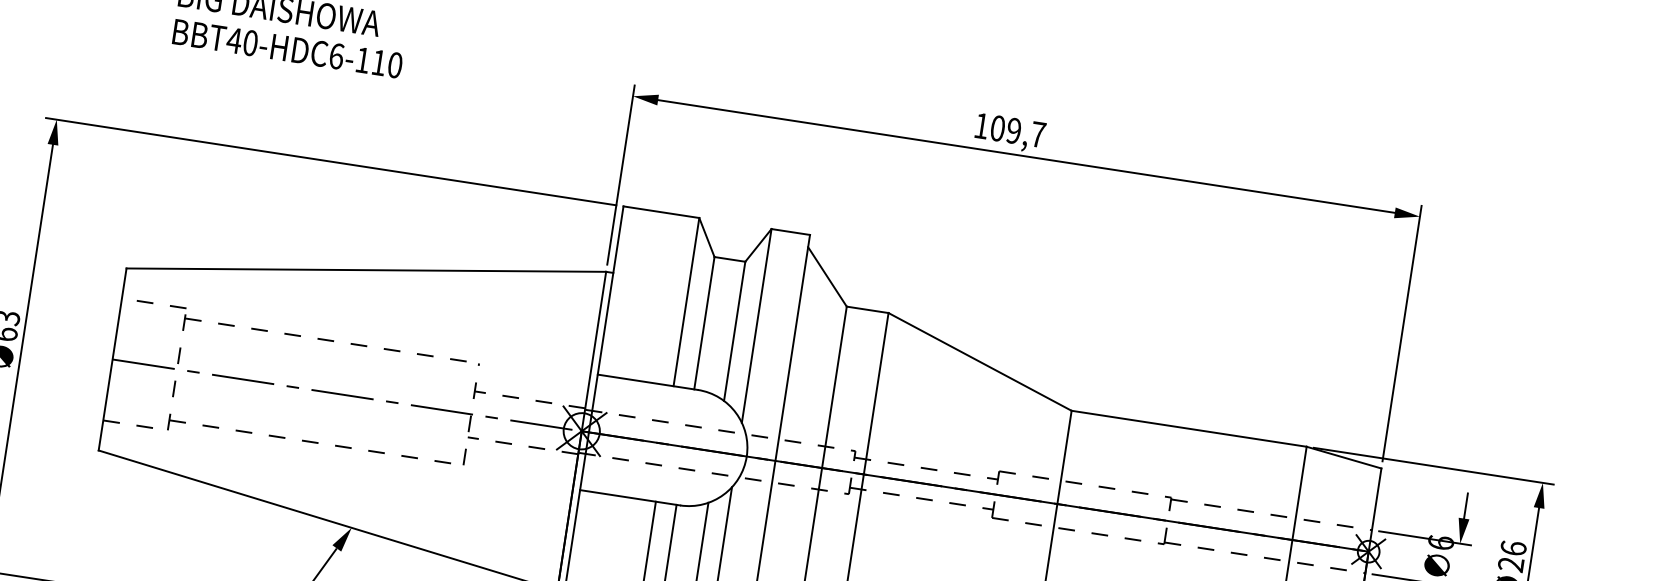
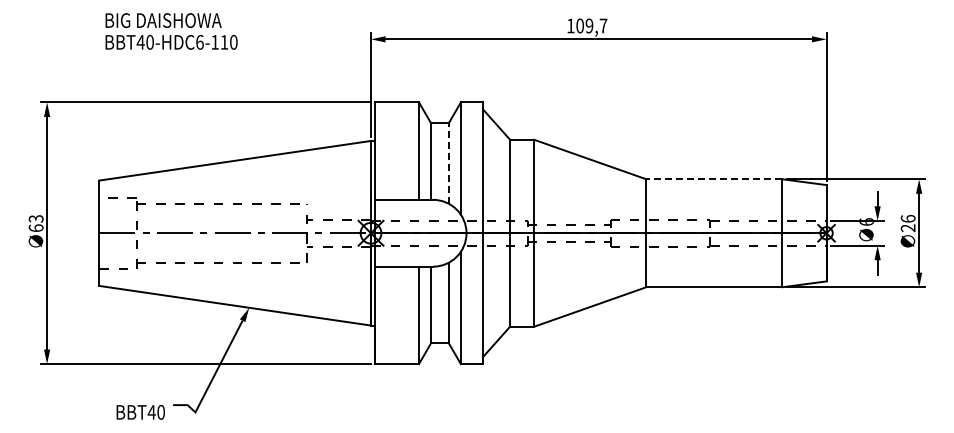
line: (734, 331) -> (448, 163), solid -> dashed
line: (1187, 428) -> (713, 179), solid -> dashed

